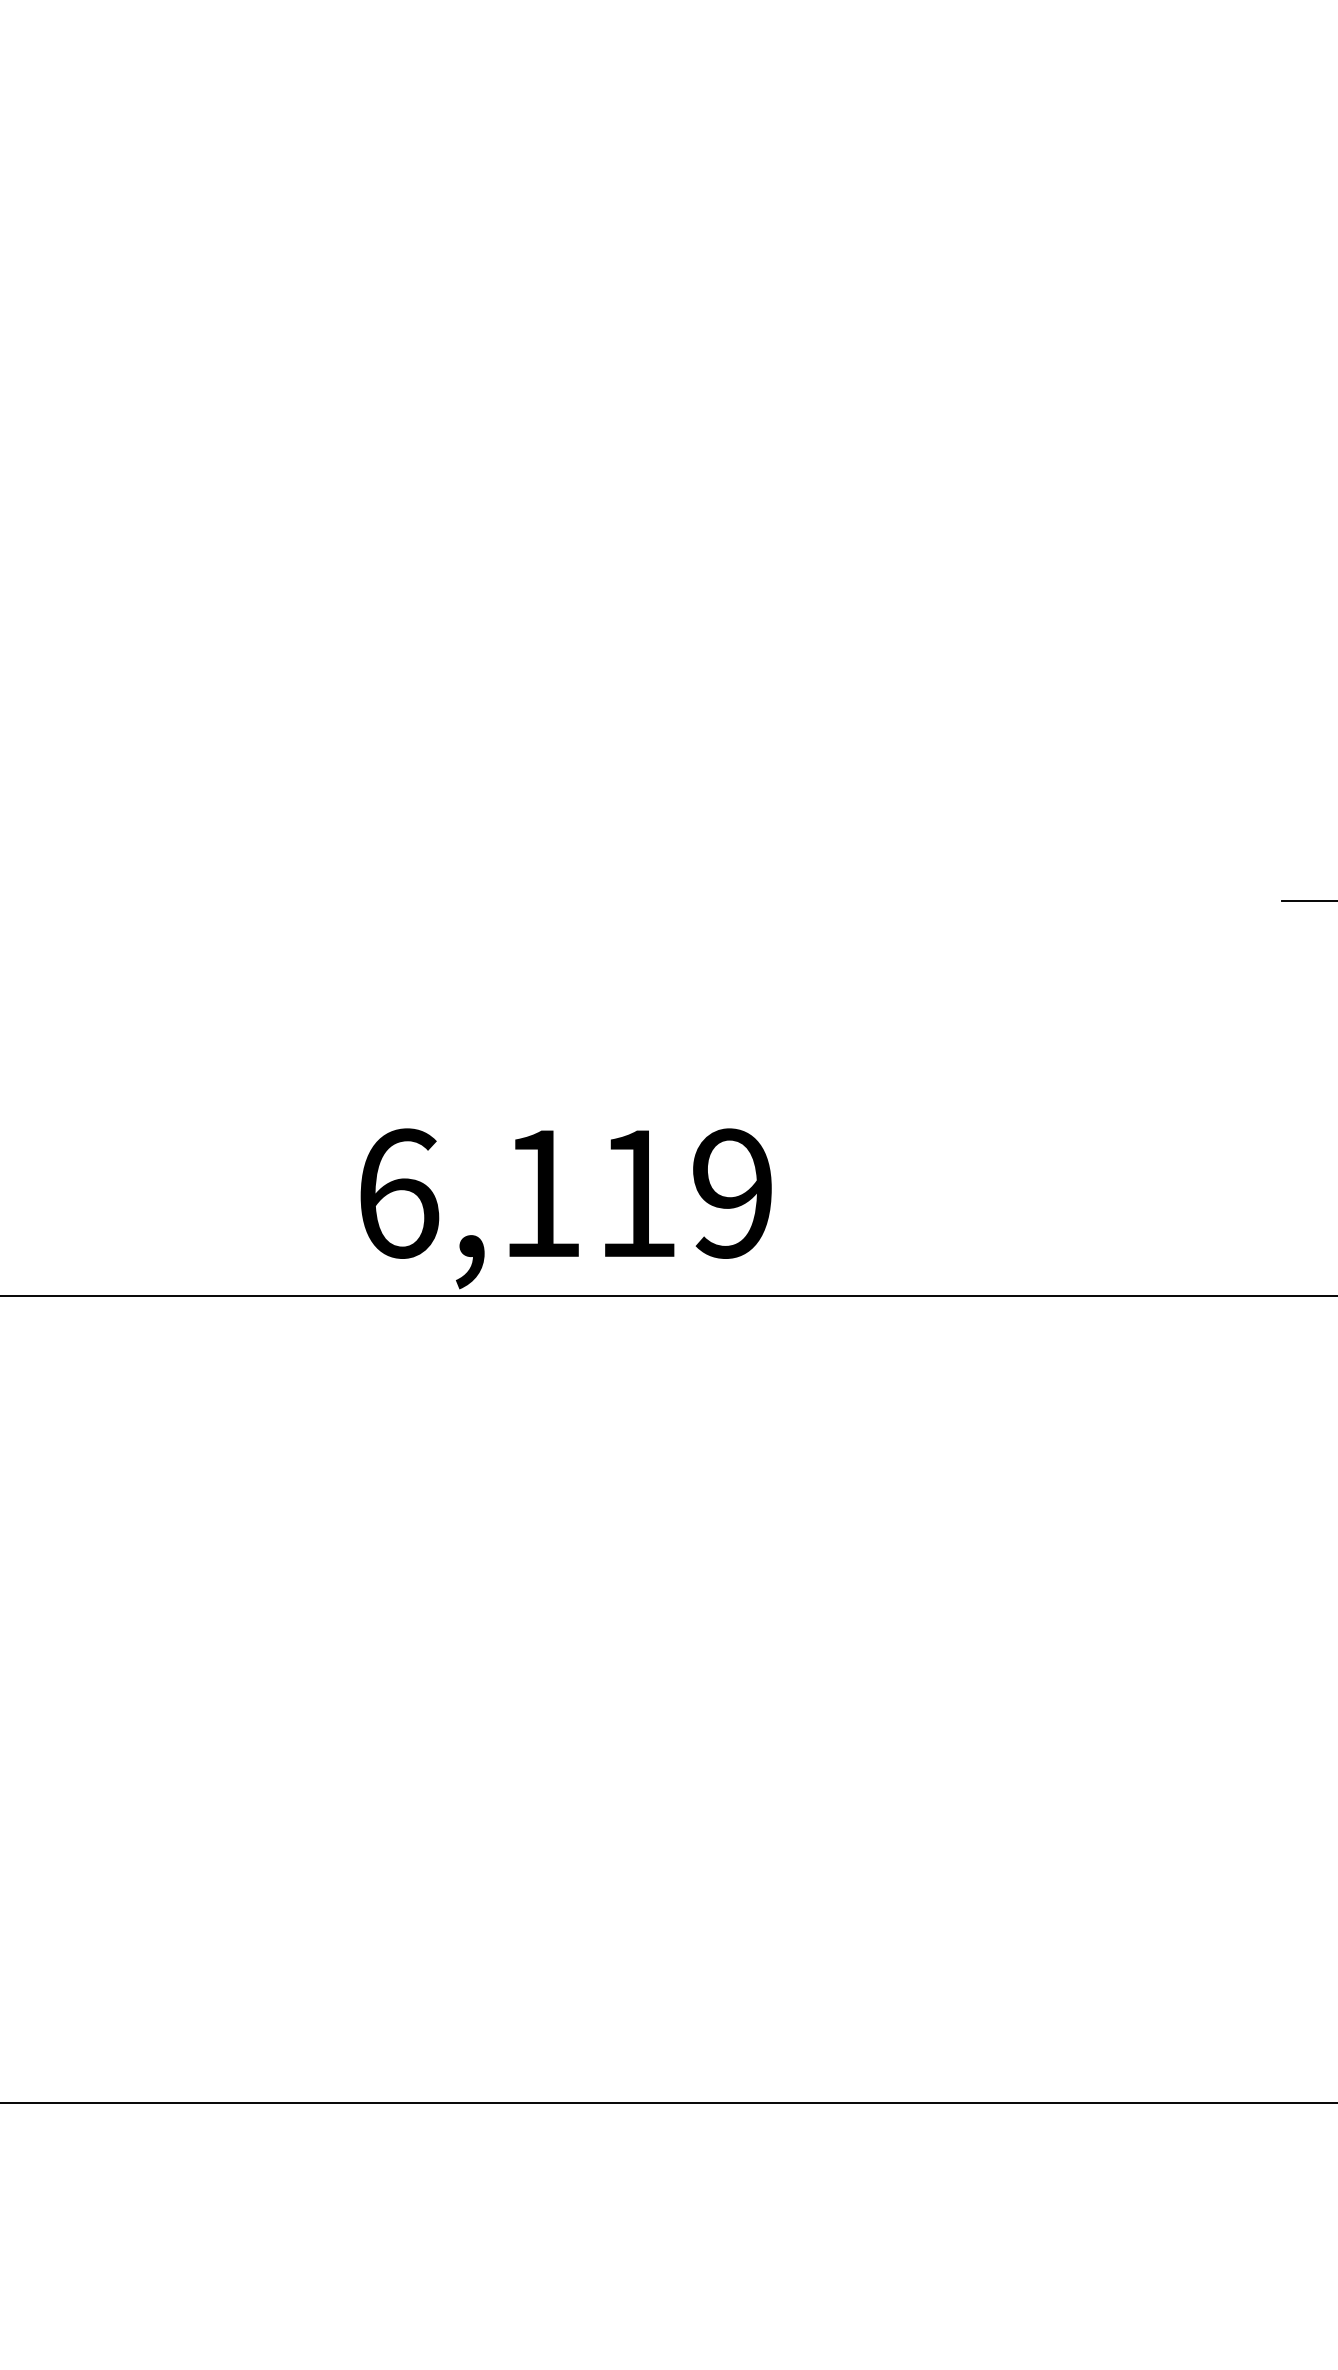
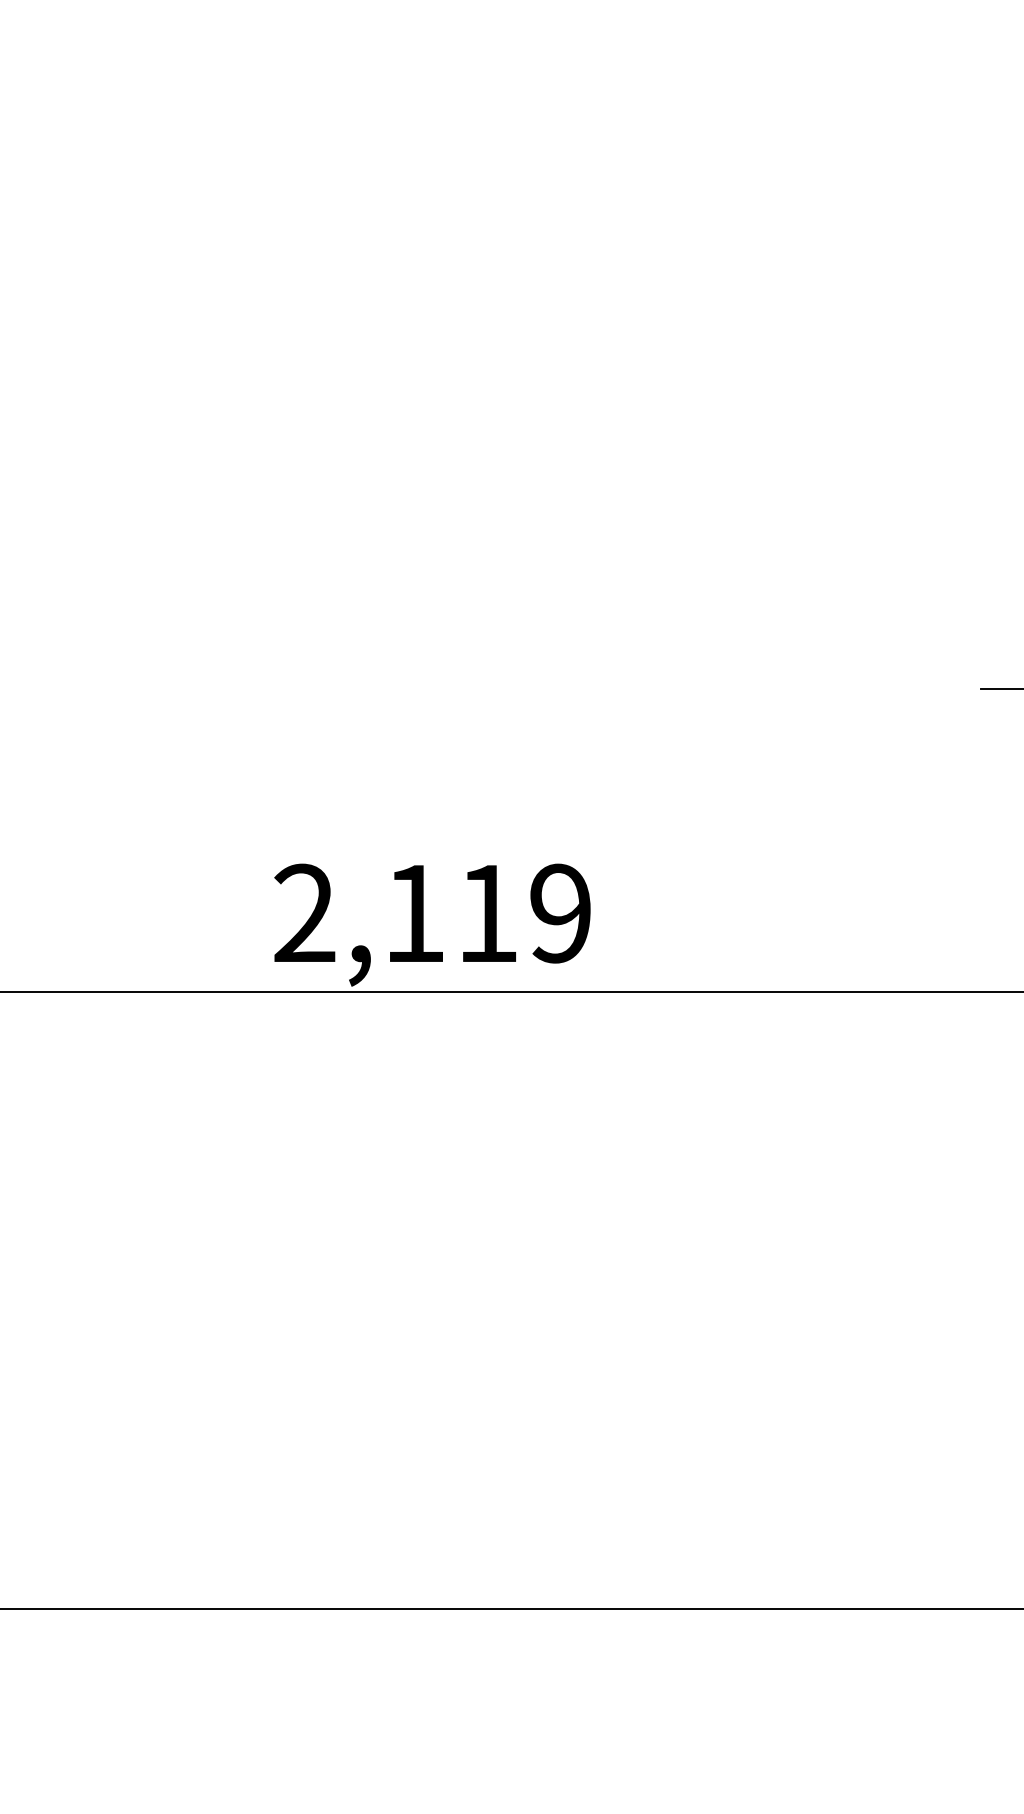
text: (398, 1193) -> (305, 913), 6,119 -> 2,119

